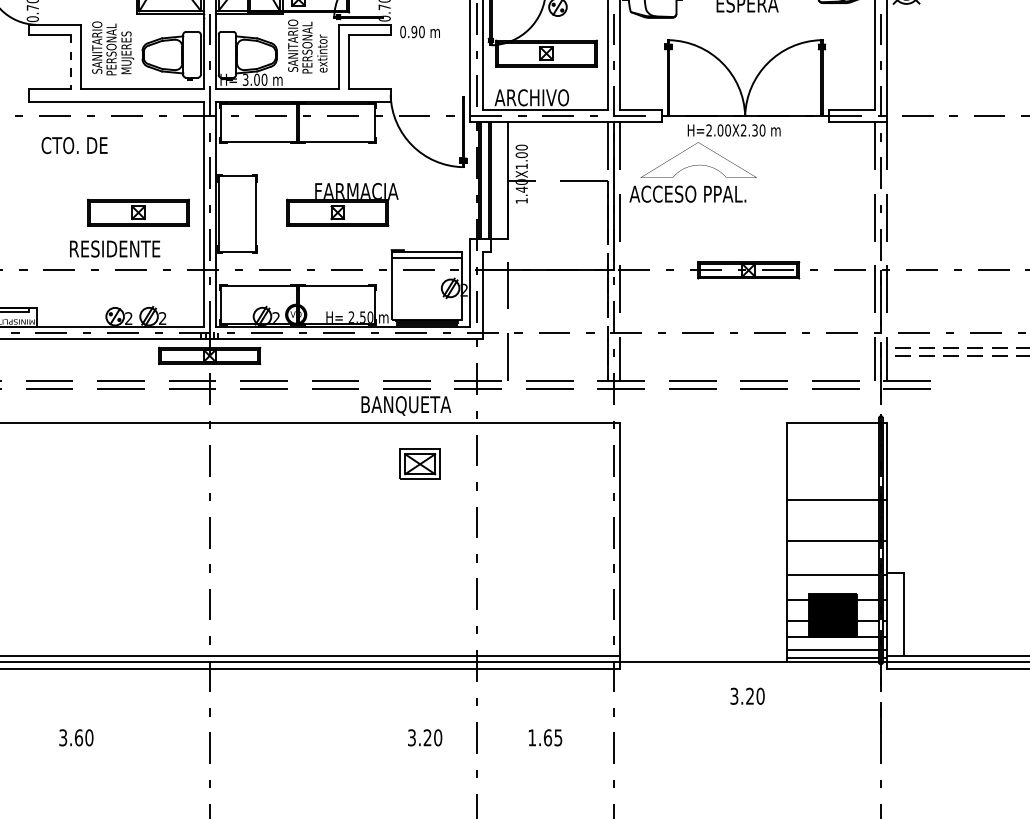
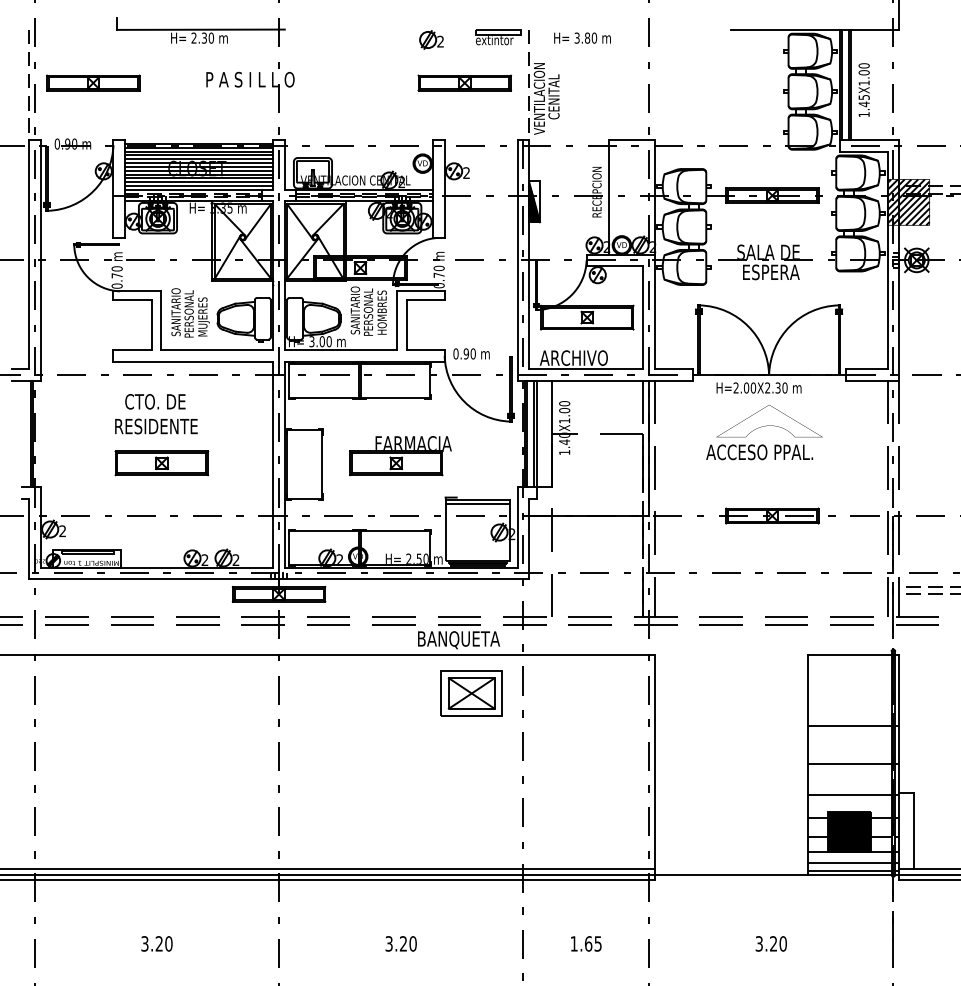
text: (419, 31) -> (471, 353), moved
text: (321, 47) -> (381, 312), extintor -> HOMBRES
line: (70, 62) -> (151, 325), dashed -> solid
text: (693, 172) -> (764, 432), moved
part: (138, 212) -> (161, 463), moved
text: (115, 248) -> (156, 426), moved
part: (419, 464) -> (471, 693), size x1.67
text: (746, 695) -> (770, 943), moved
text: (79, 737) -> (159, 943), 3.60 -> 3.20
text: (424, 737) -> (400, 943), moved

